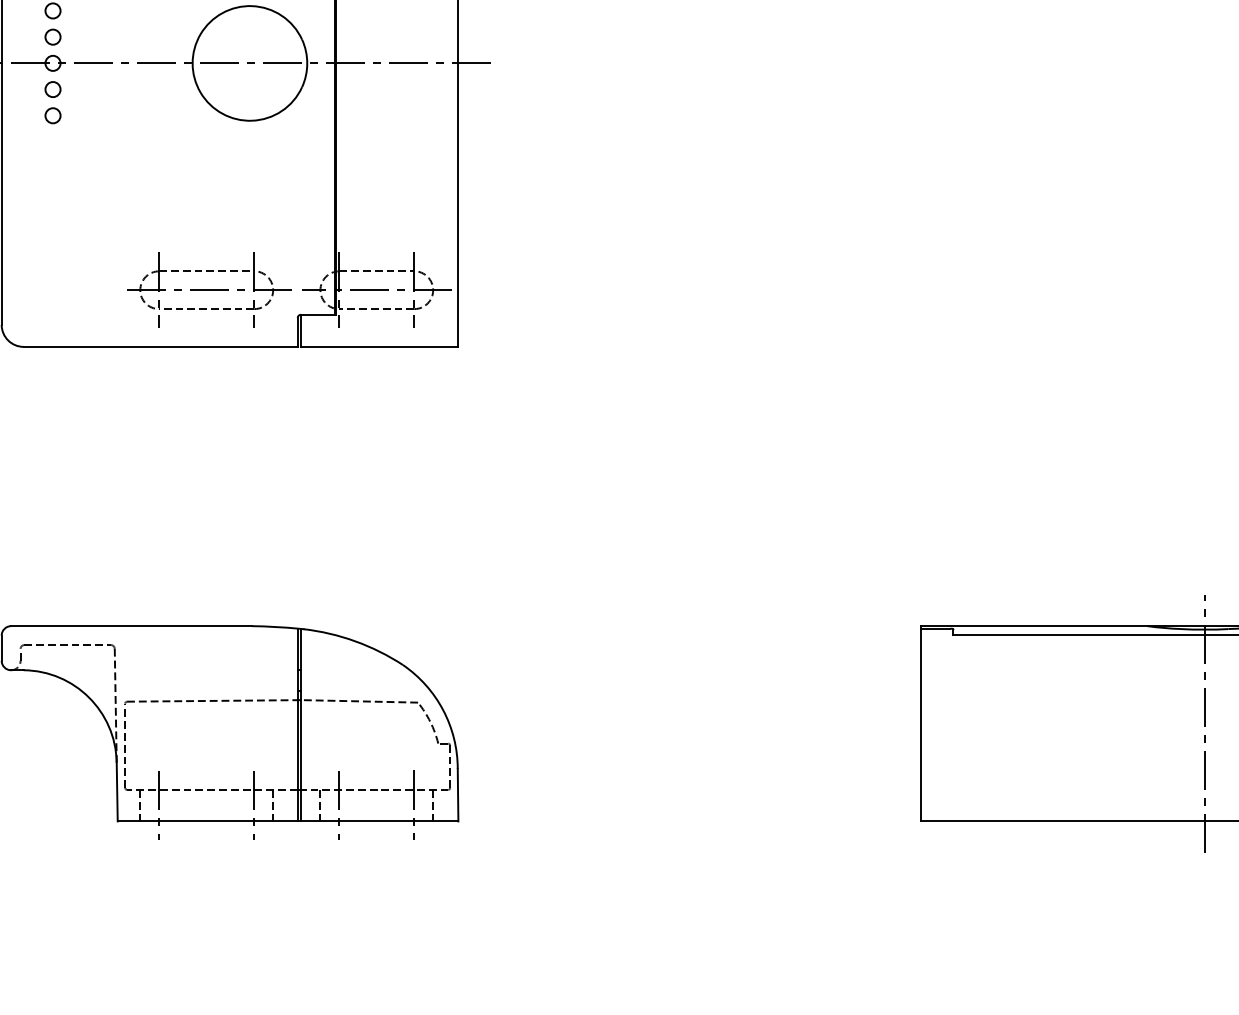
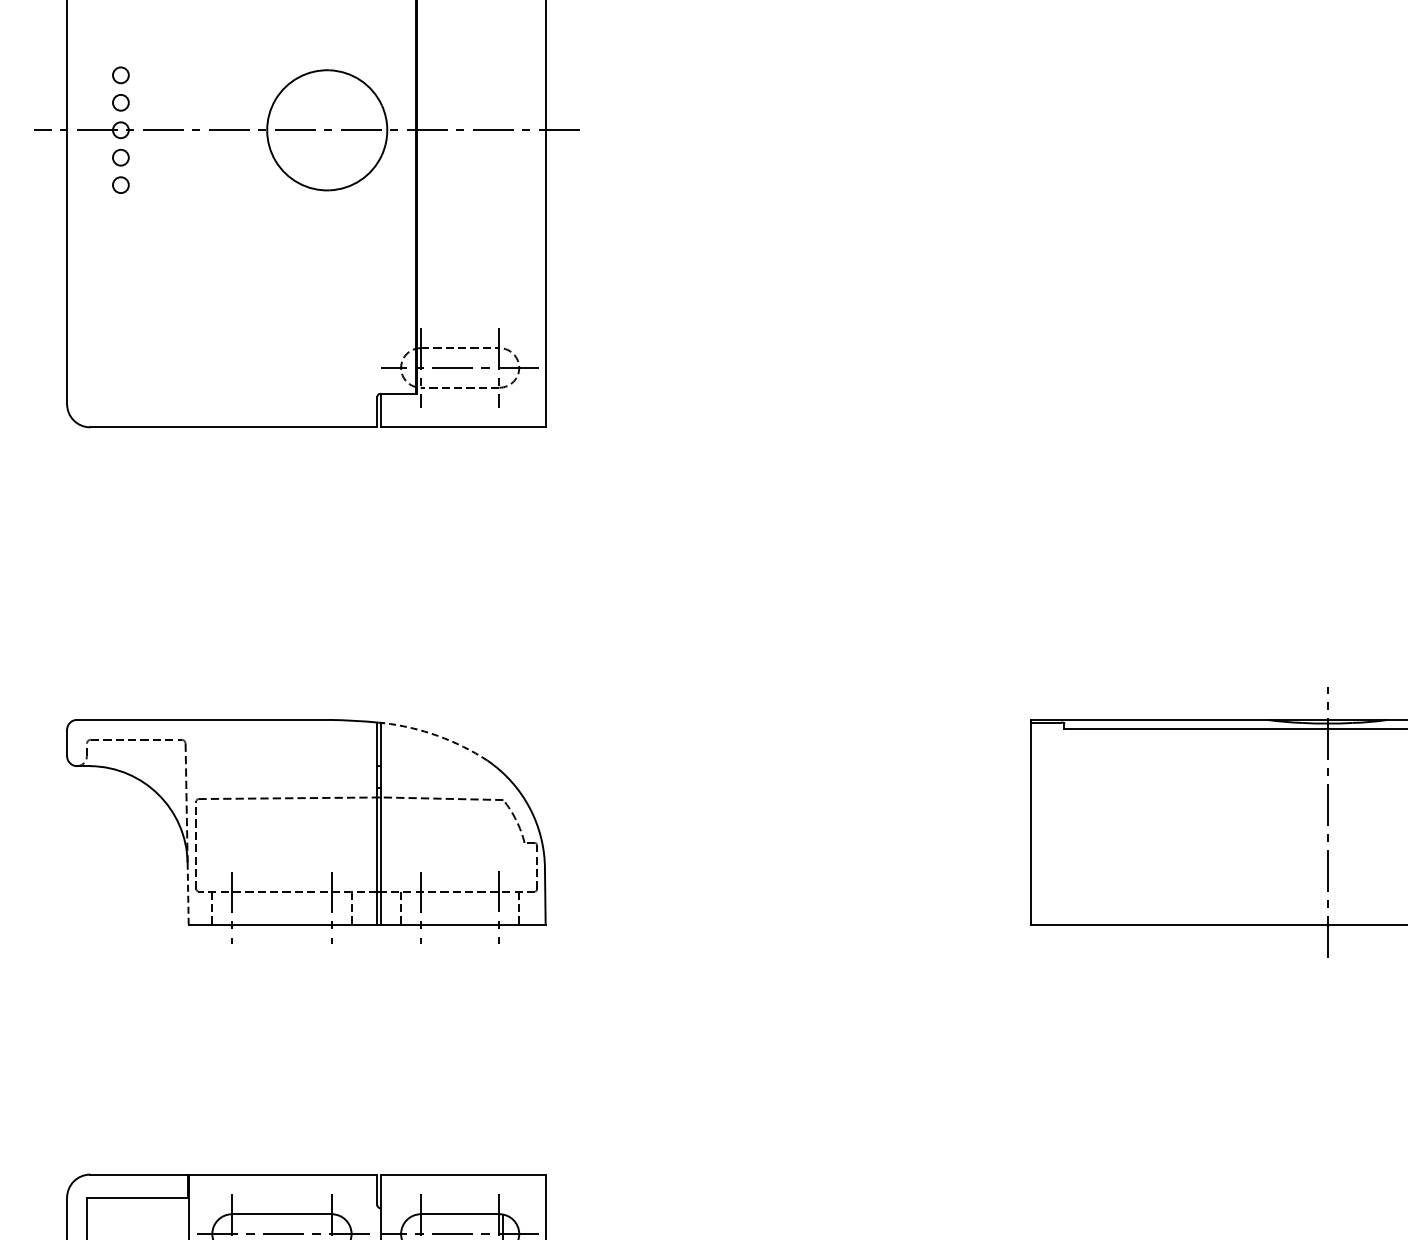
part: (209, 289) -> (284, 367), removed
arc: (355, 641) -> (437, 735), solid -> dashed
line: (117, 791) -> (188, 893), solid -> dashed

